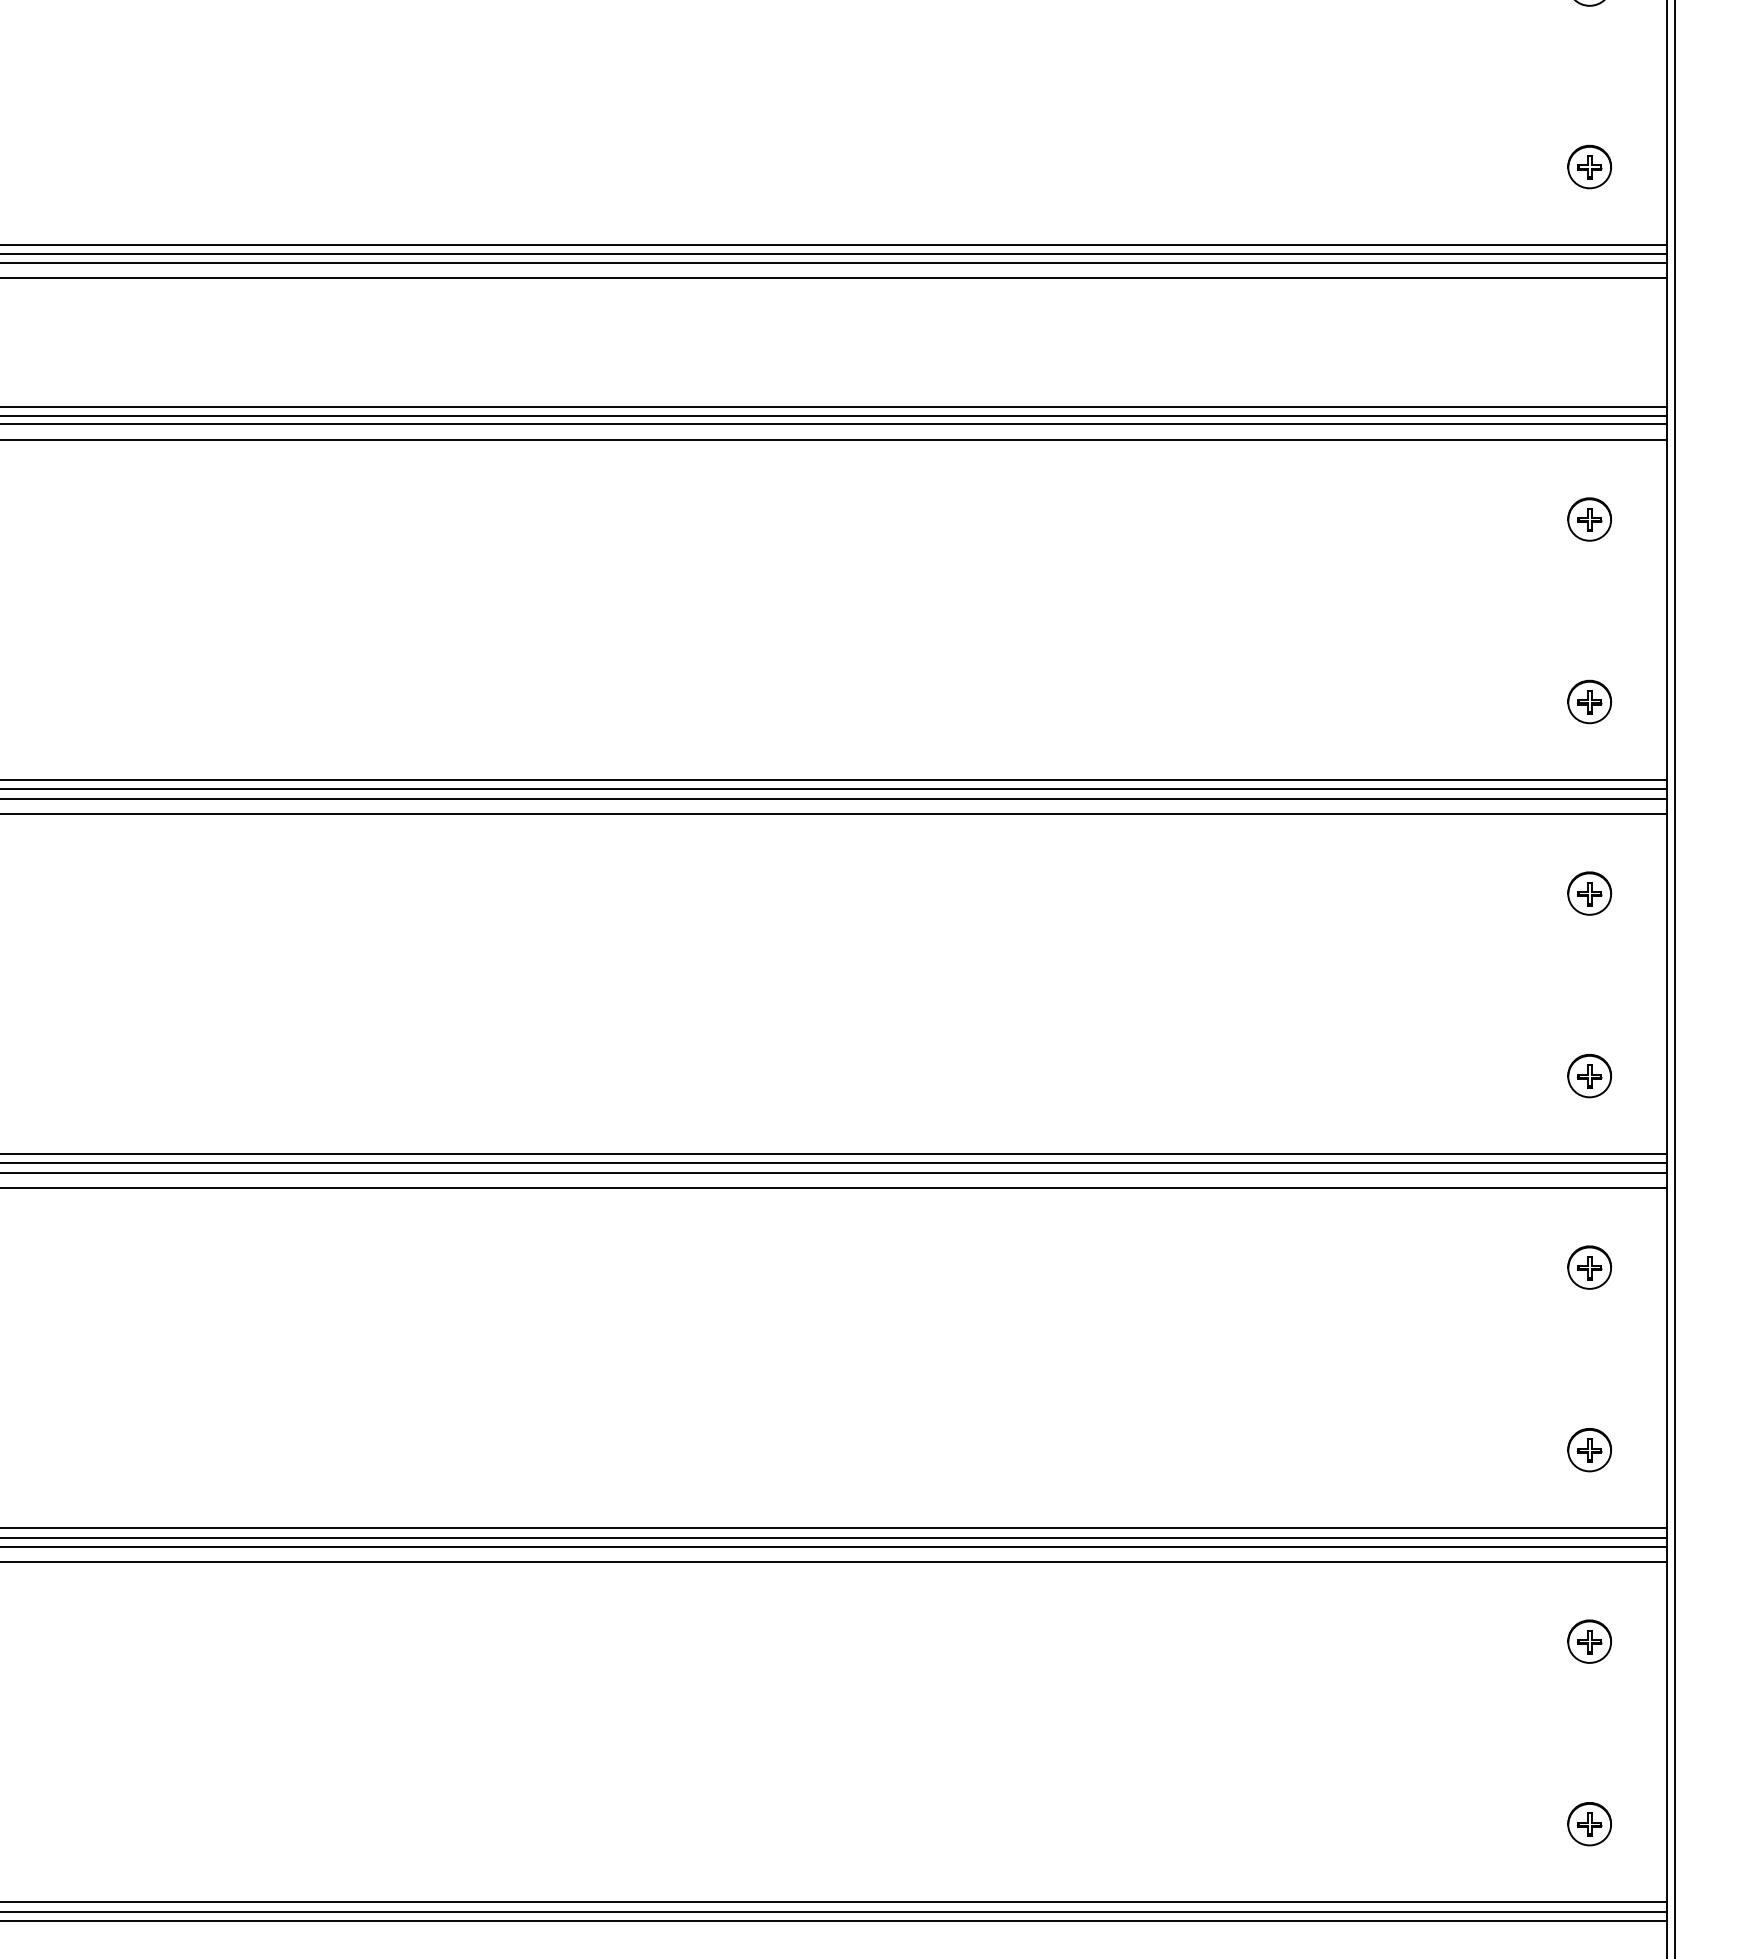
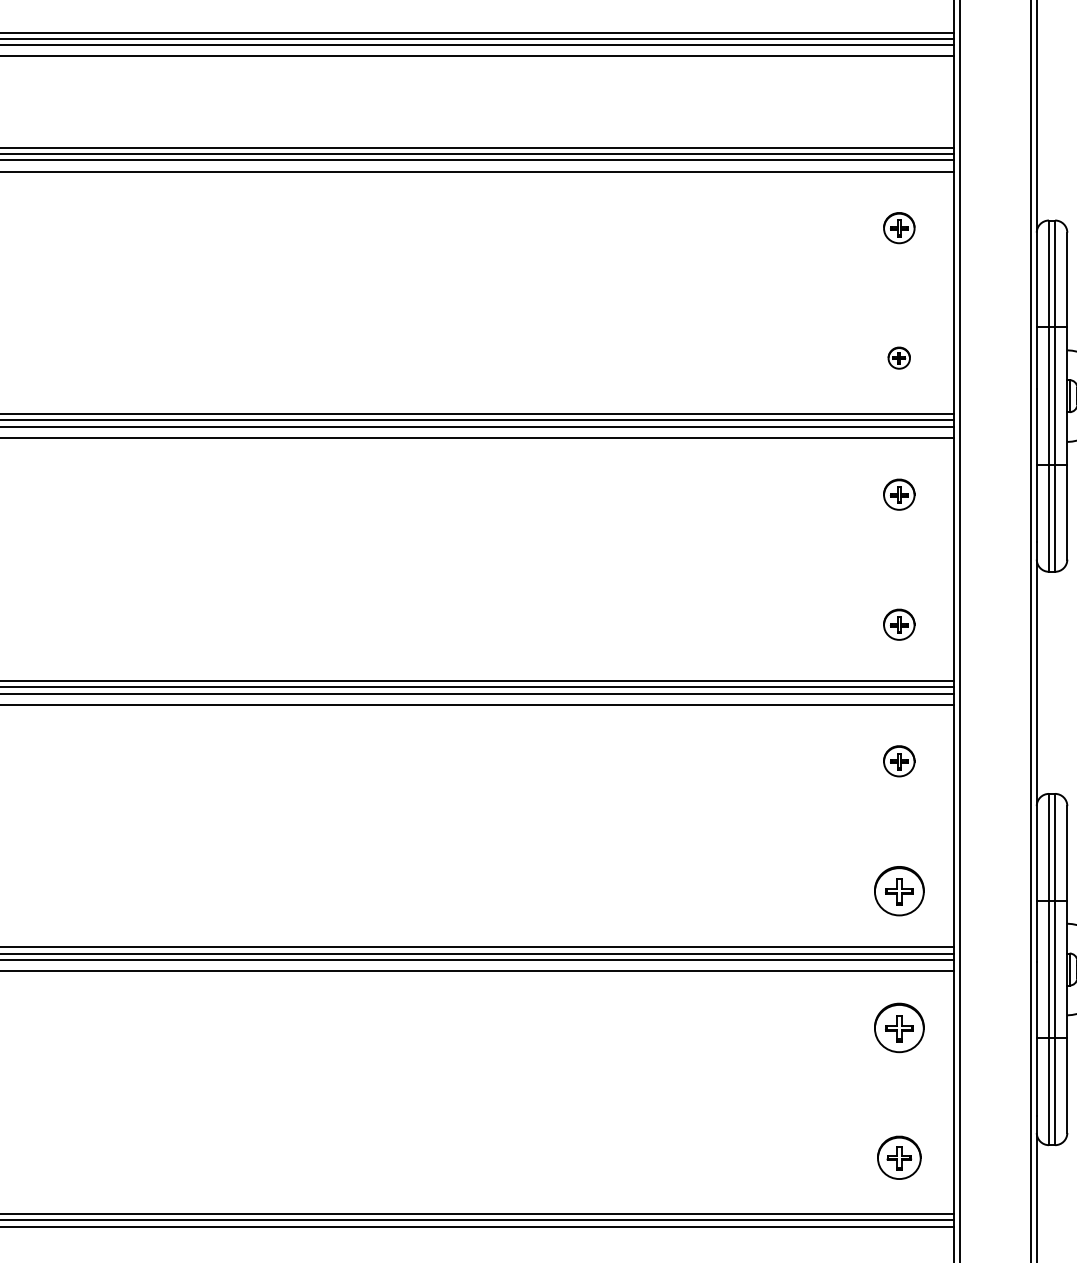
part: (1589, 701) -> (899, 357), size x0.7
part: (1589, 1450) -> (899, 891), size x1.6
part: (1589, 1641) -> (899, 1027), size x1.6
part: (1589, 1824) -> (899, 1158), size x1.4

